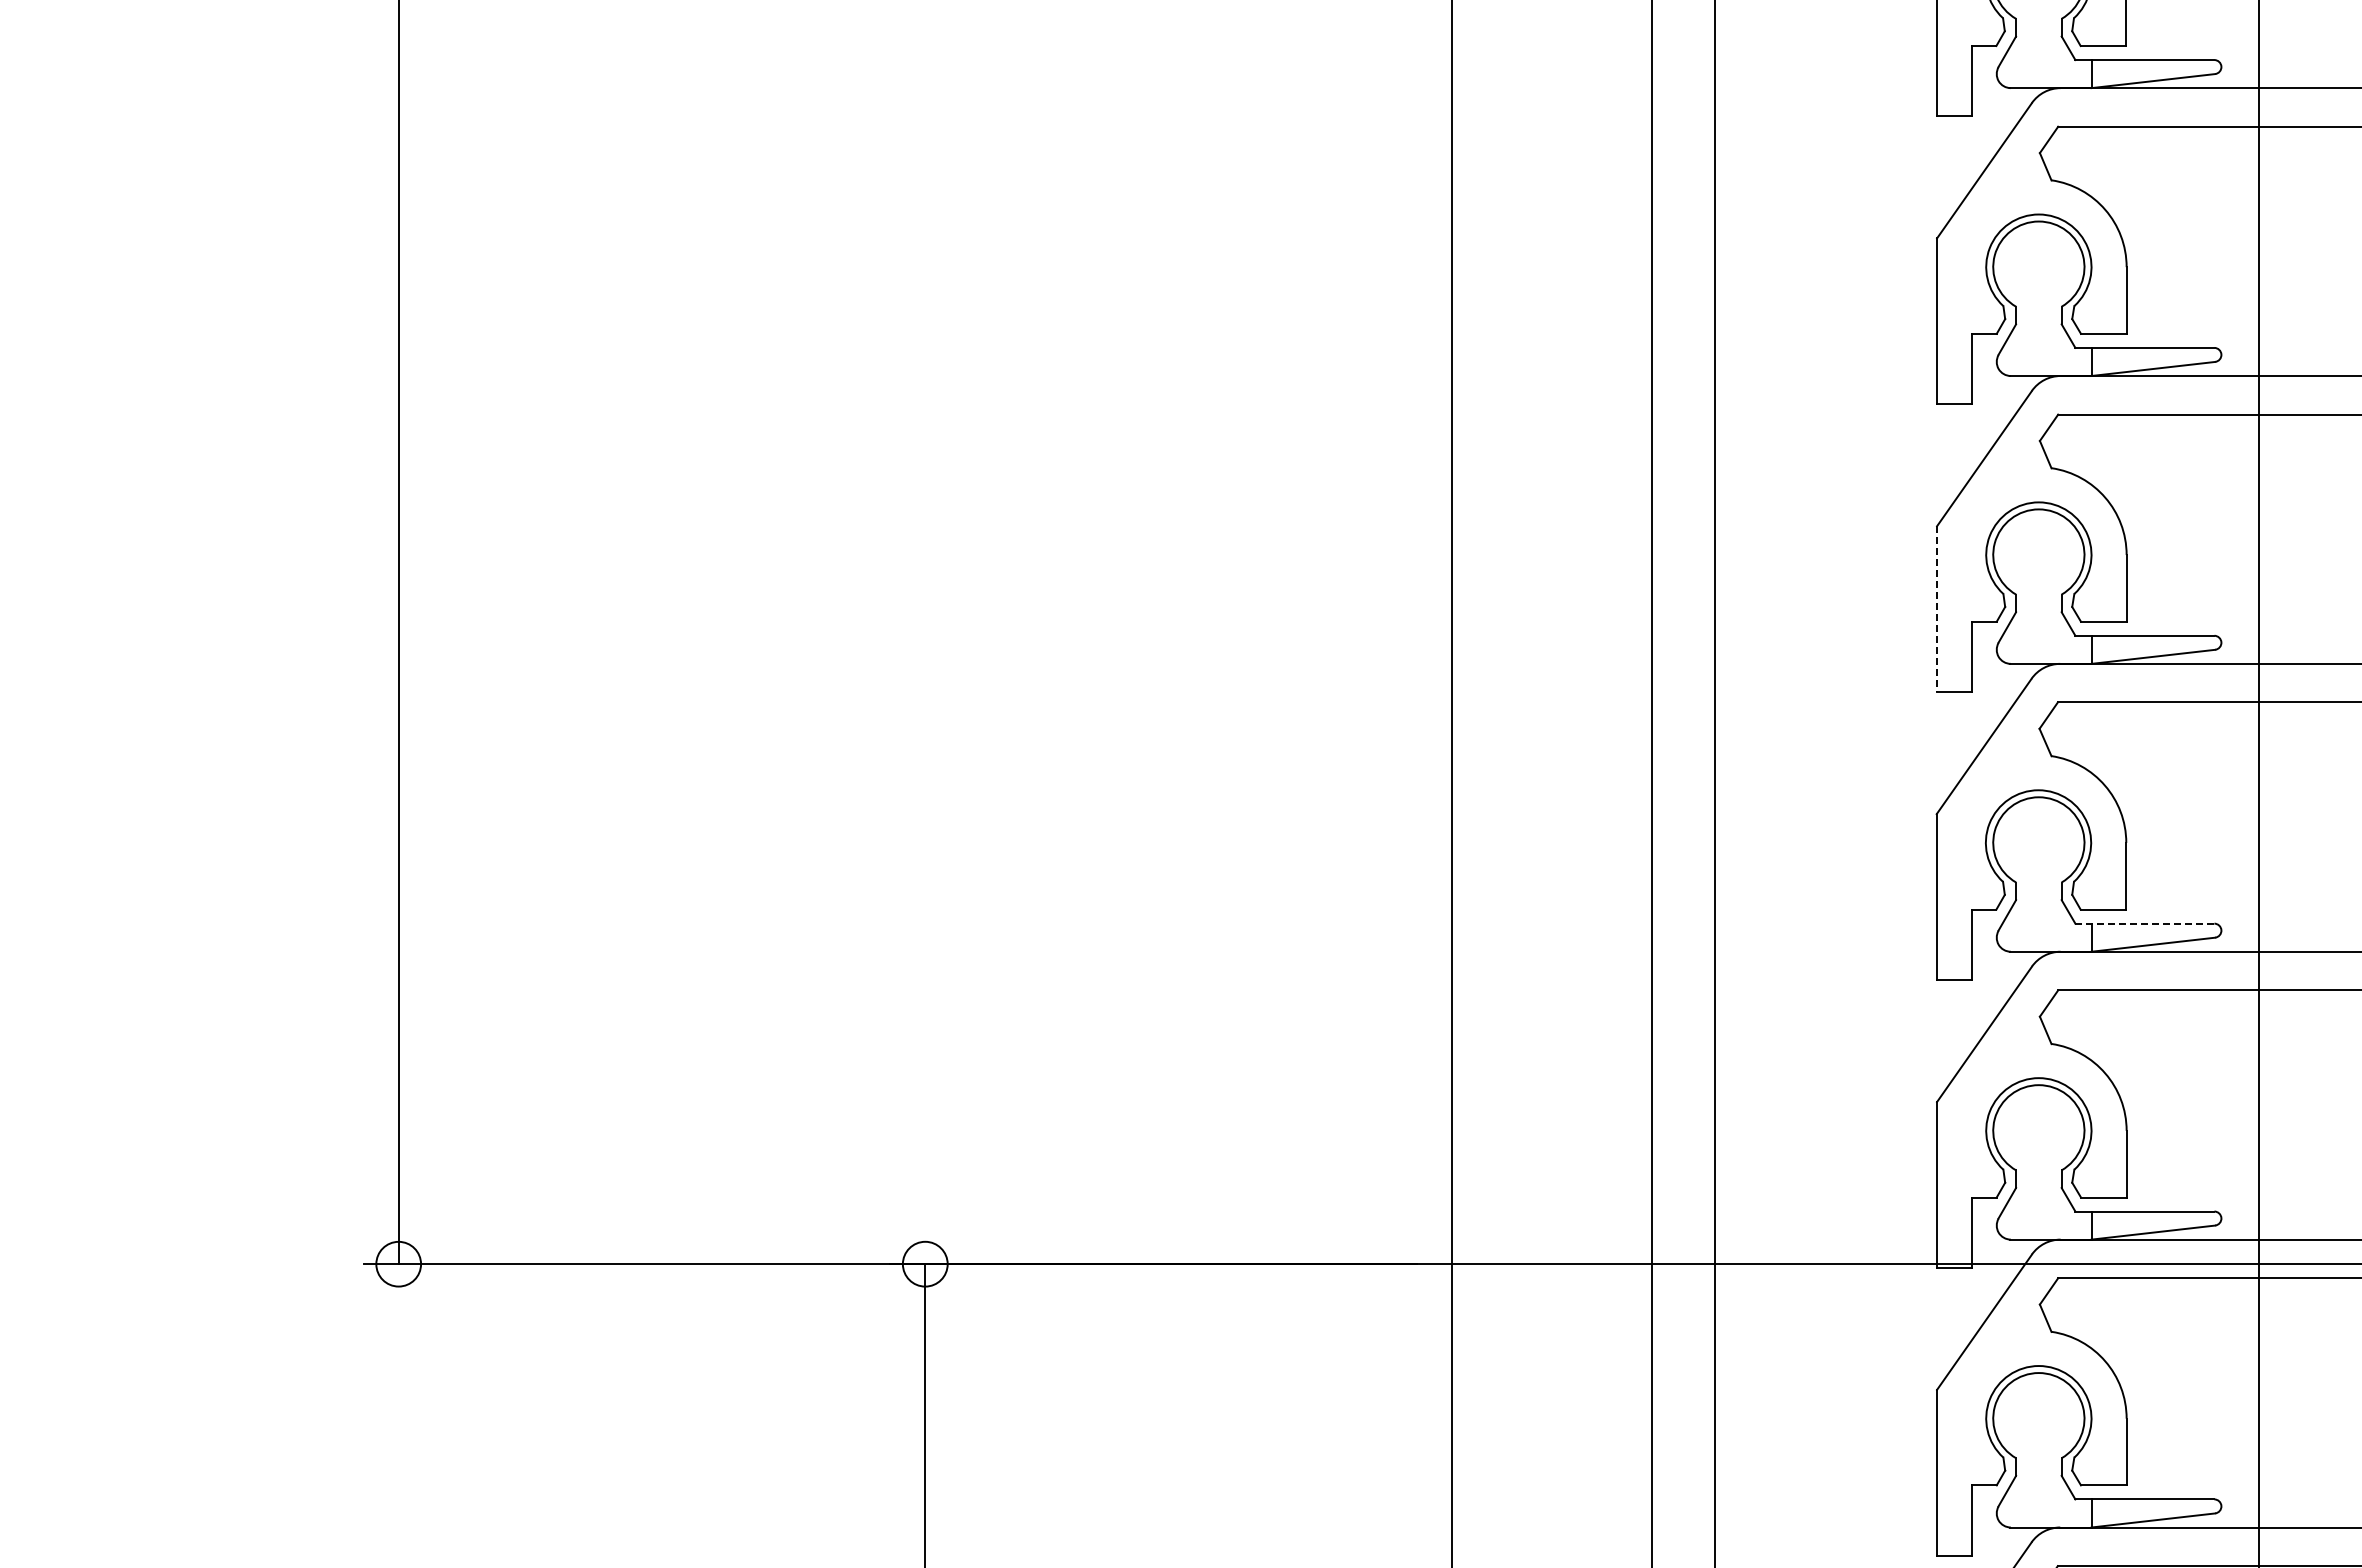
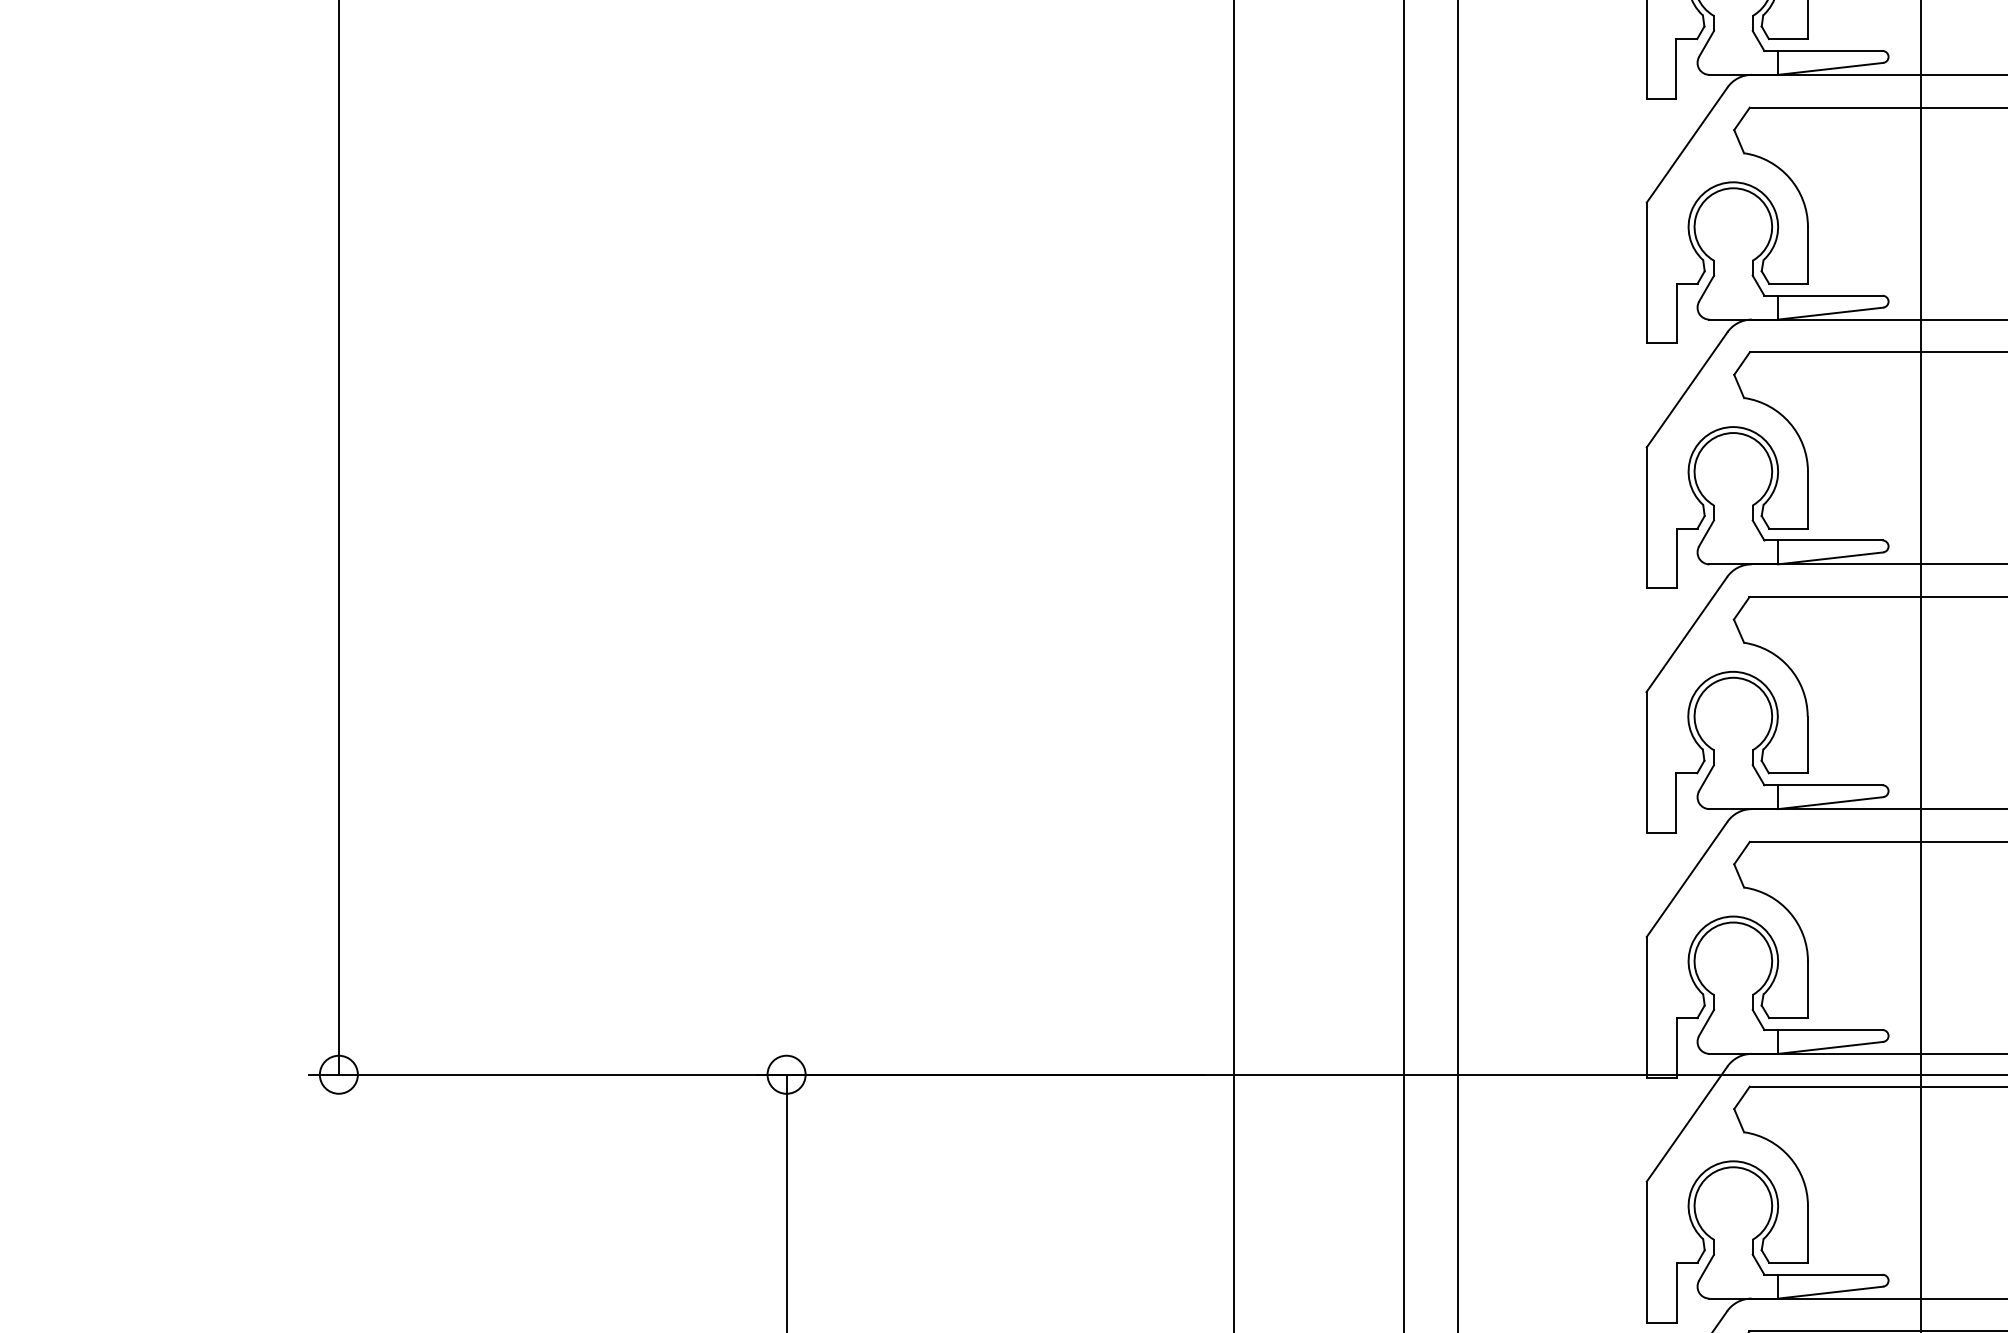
line: (1937, 609) -> (1647, 518), dashed -> solid
line: (2144, 923) -> (1823, 785), dashed -> solid

